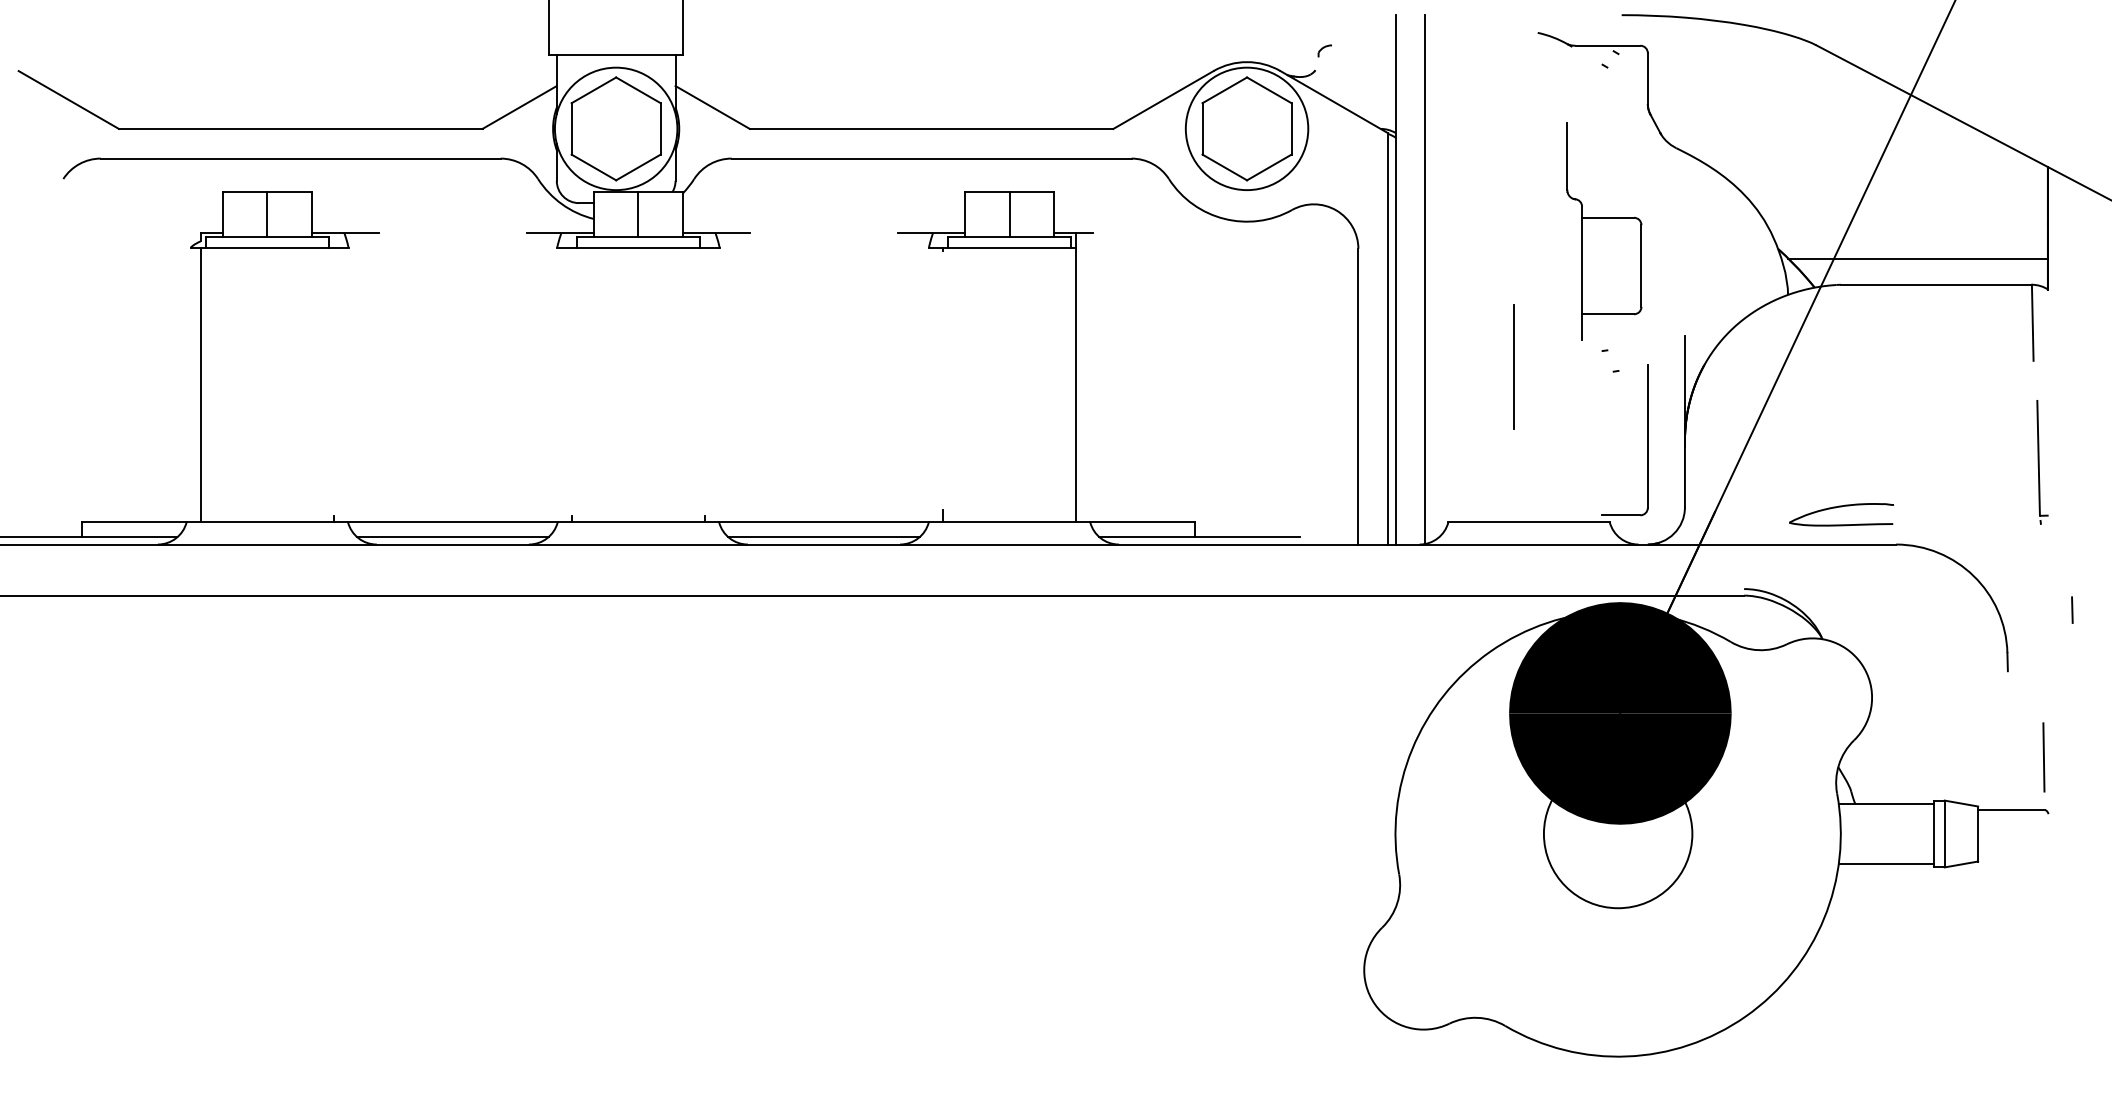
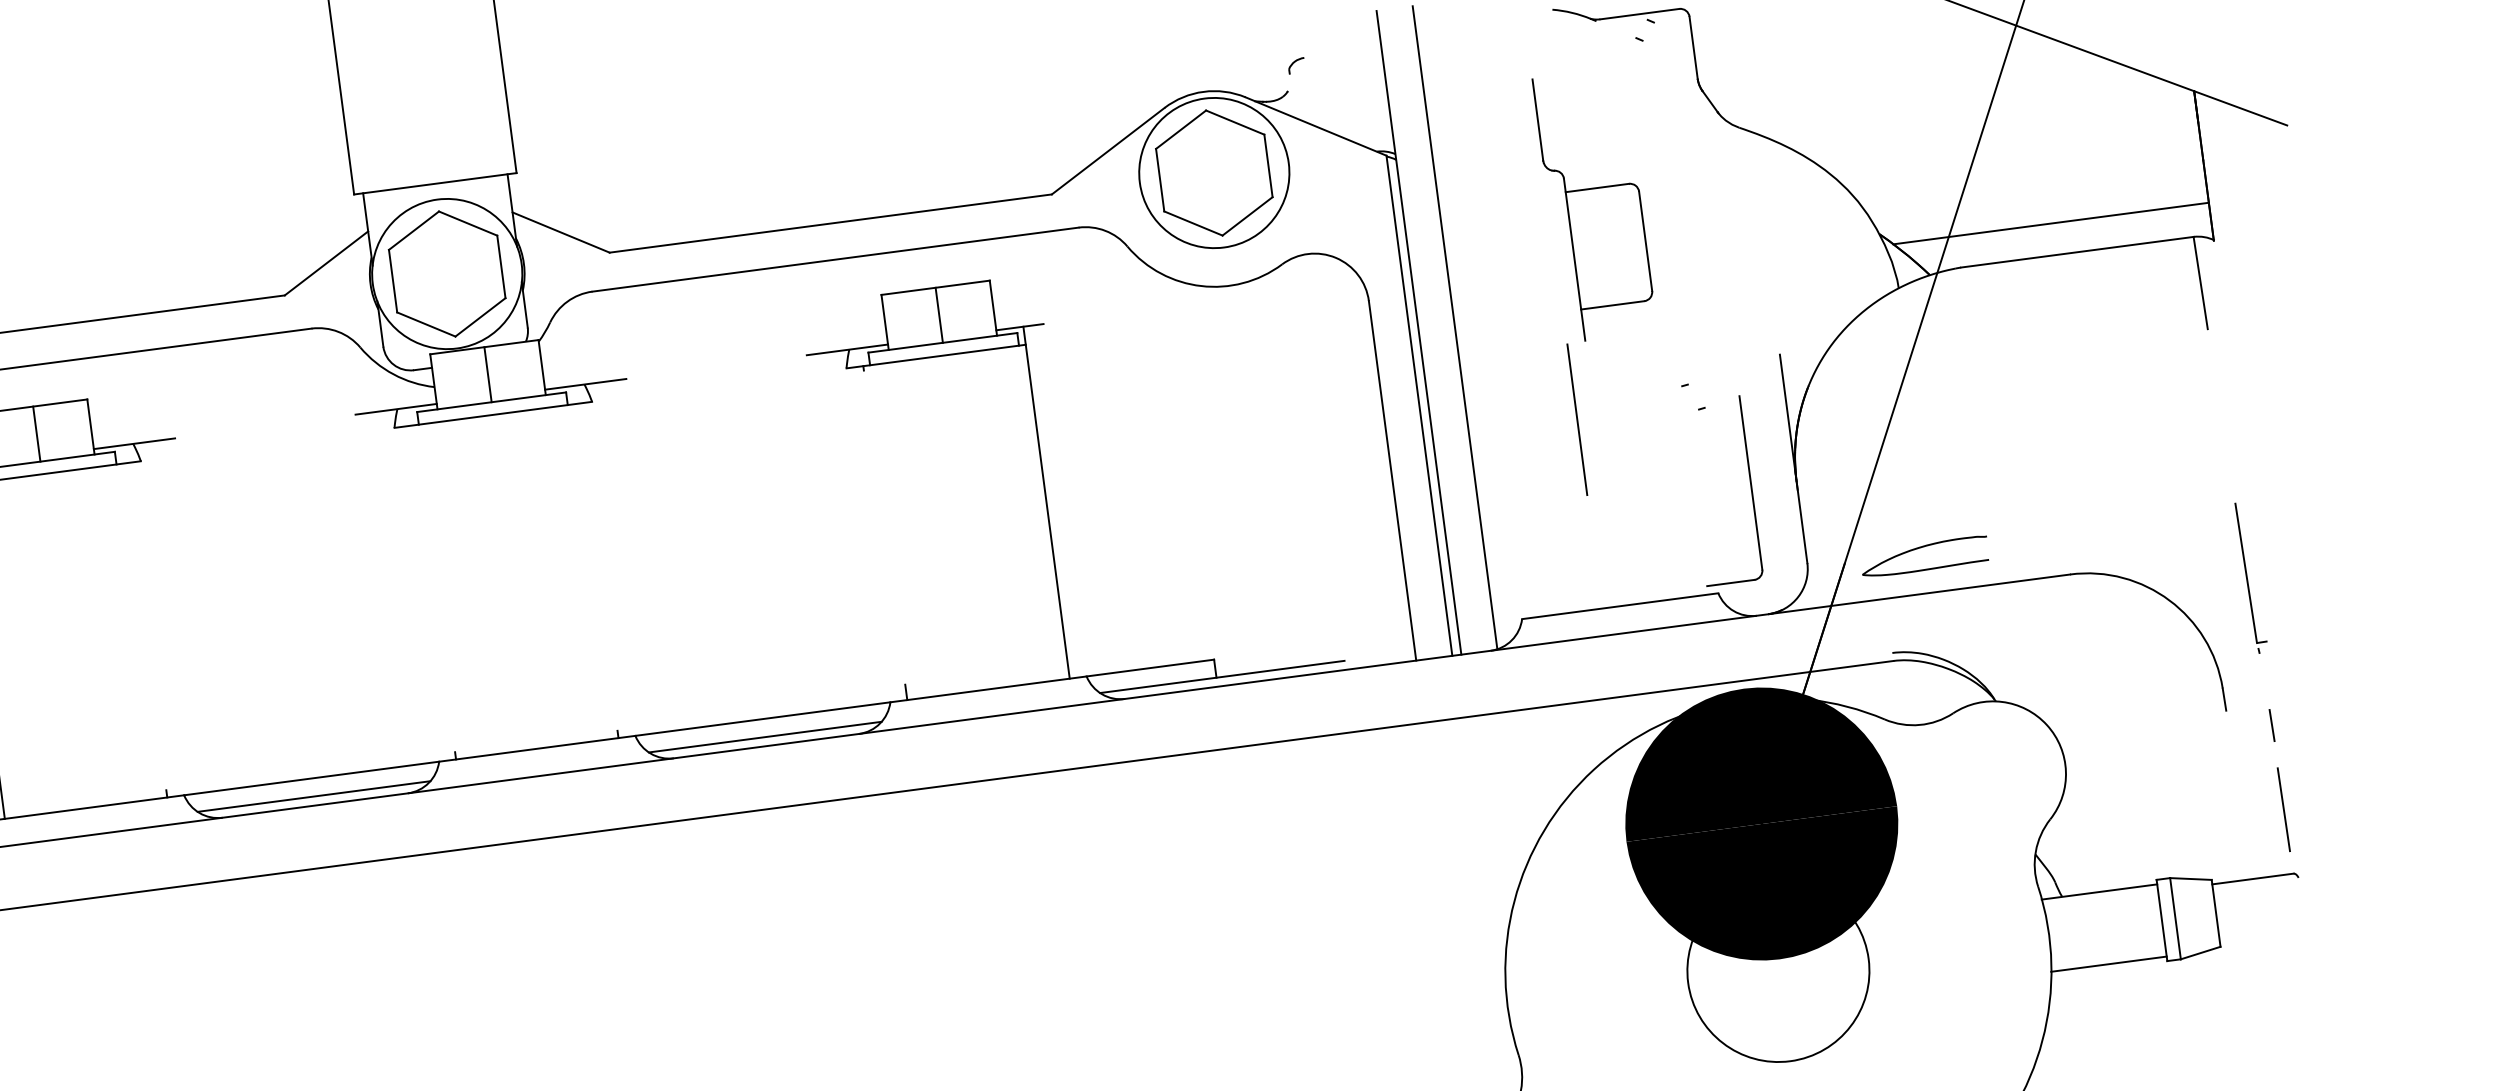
part: (1604, 231) -> (1595, 205), moved
part: (2042, 462) -> (2251, 577), moved
part: (1841, 507) -> (1923, 547), moved
line: (2072, 609) -> (2272, 724), moved

